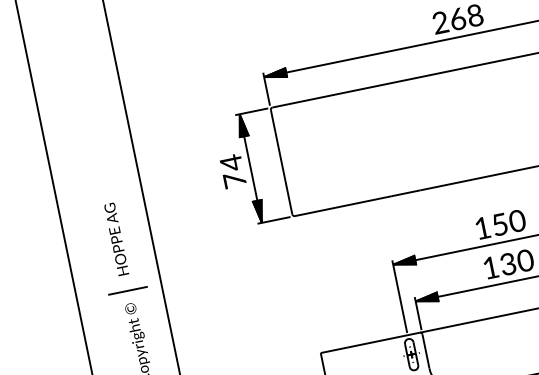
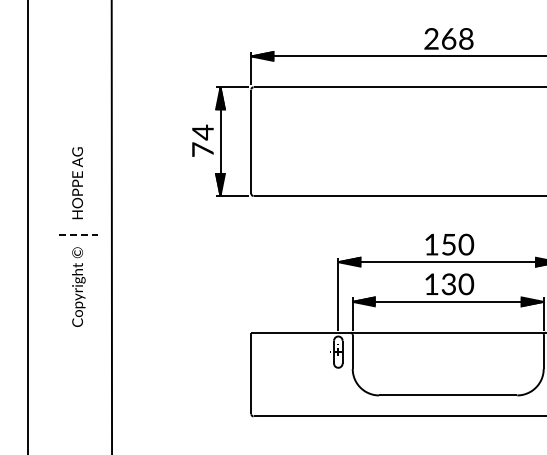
line: (127, 290) -> (78, 234), solid -> dashed

